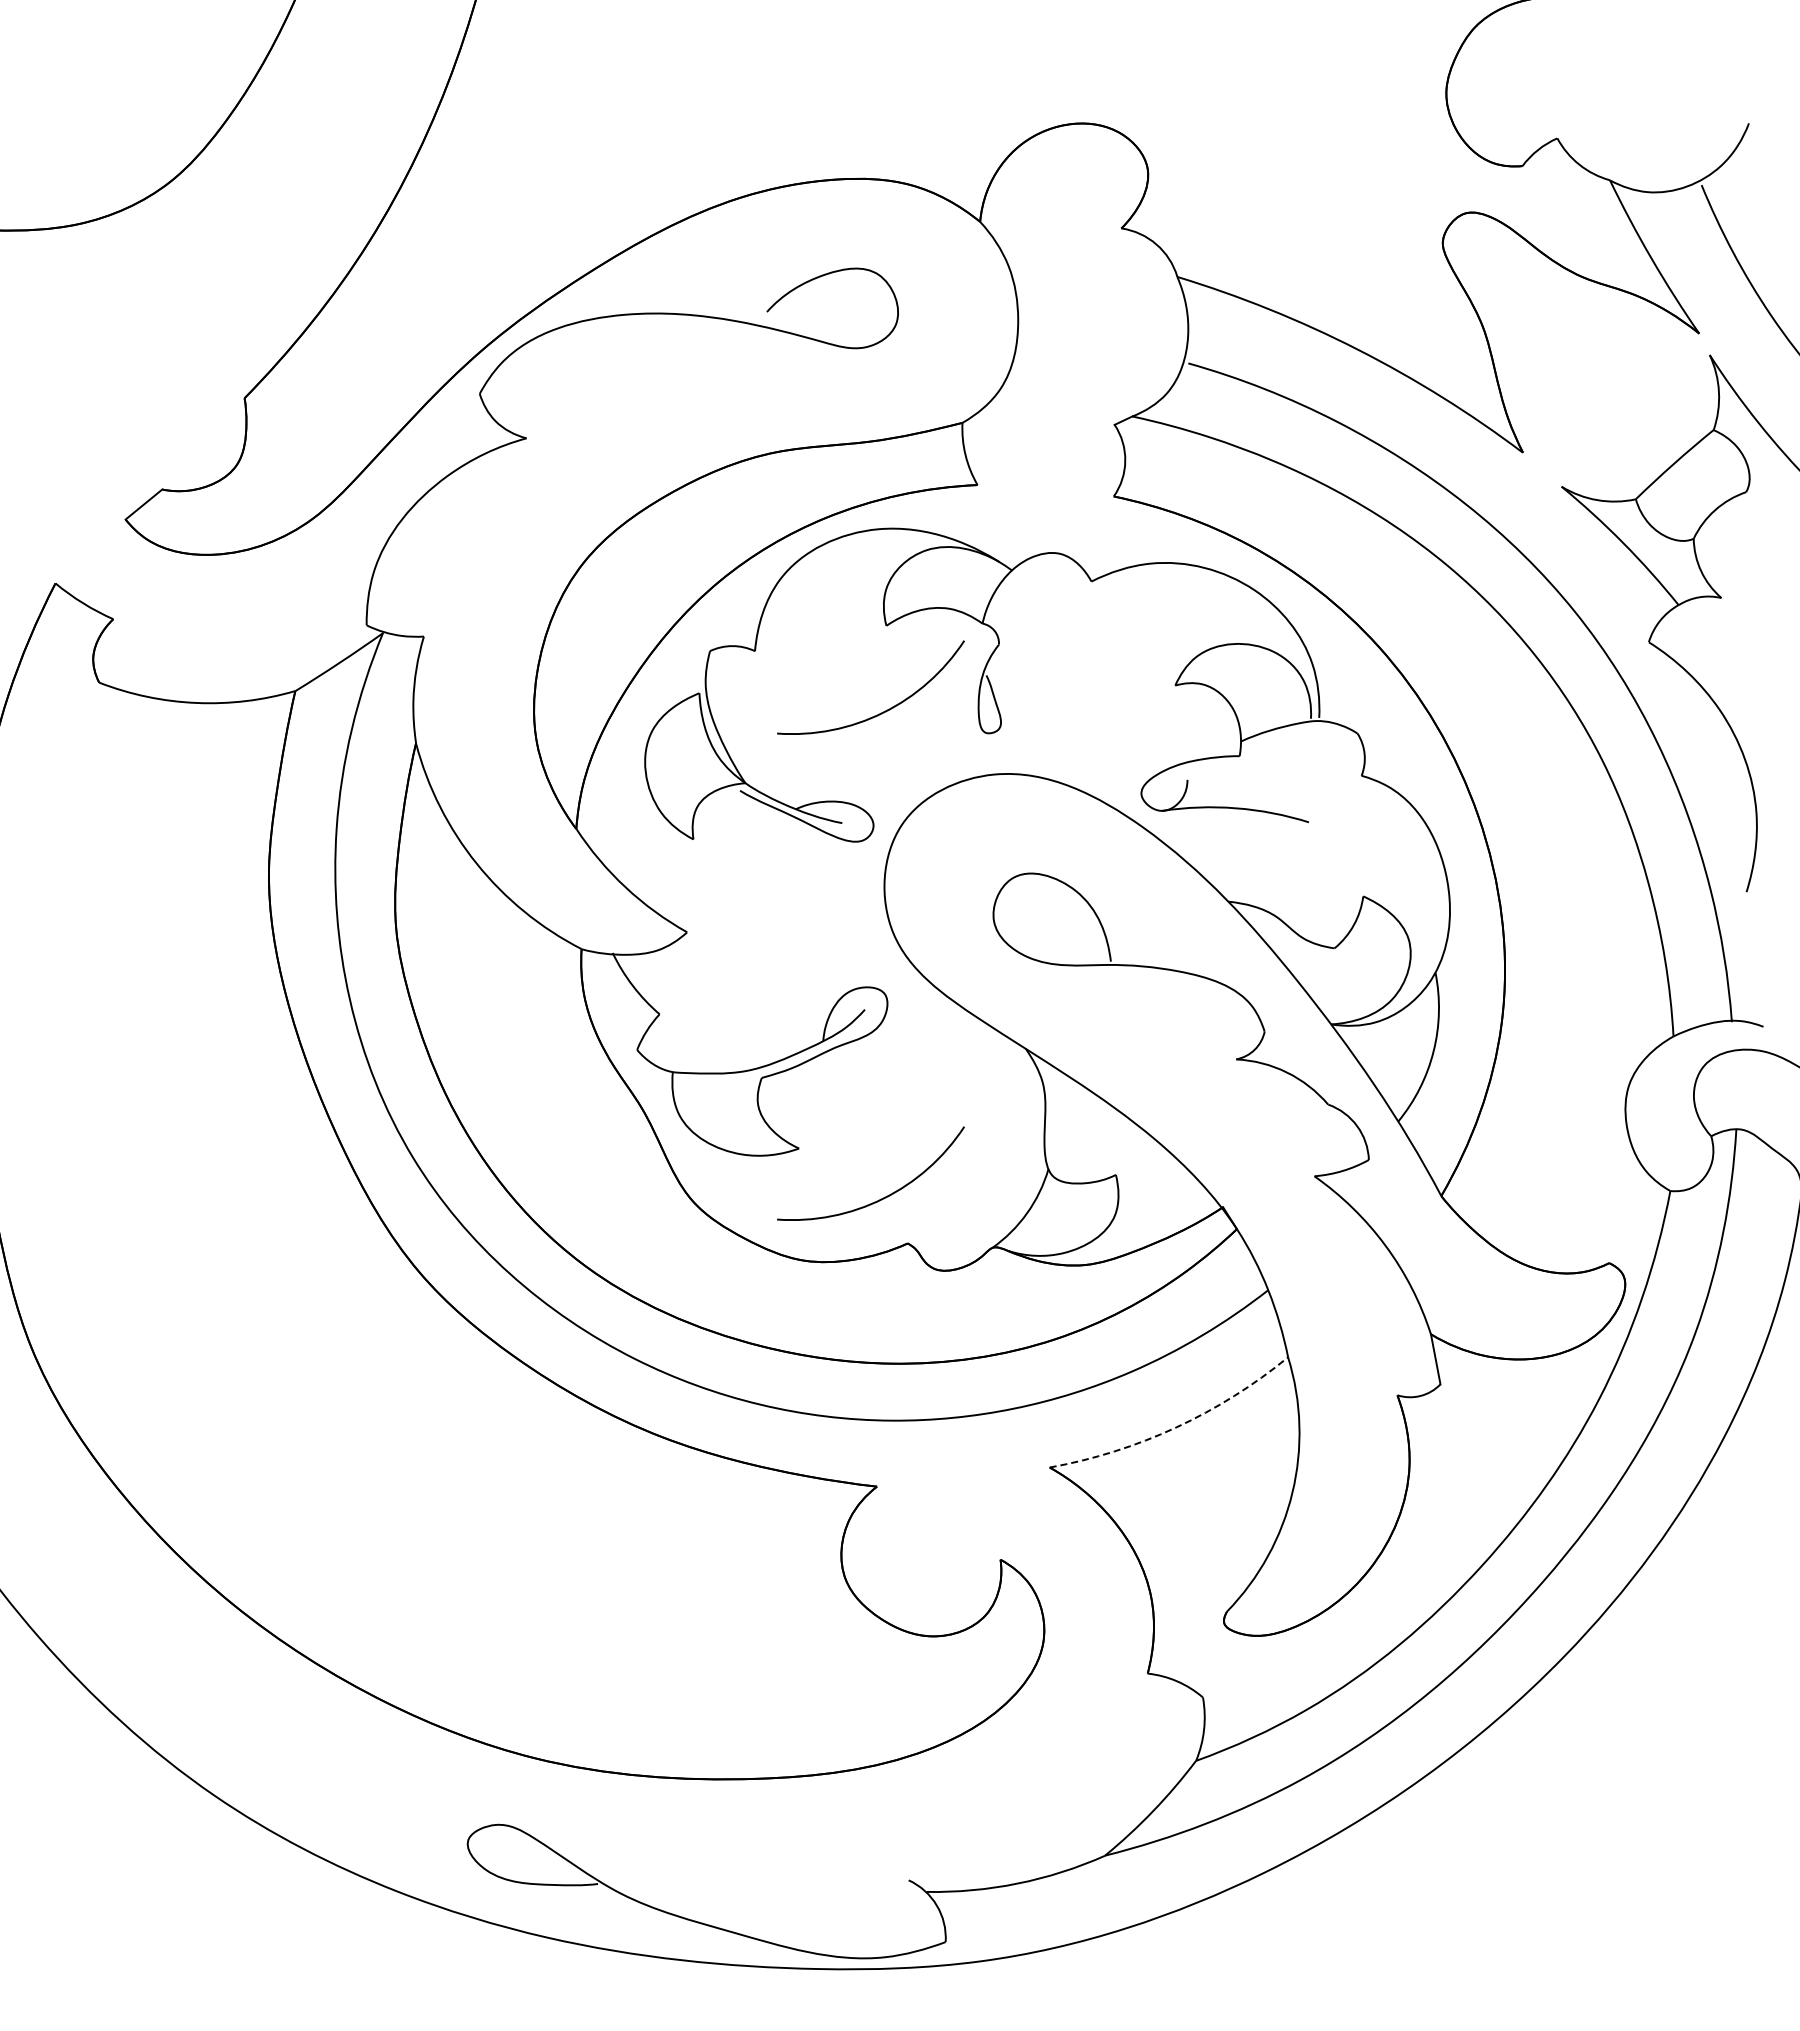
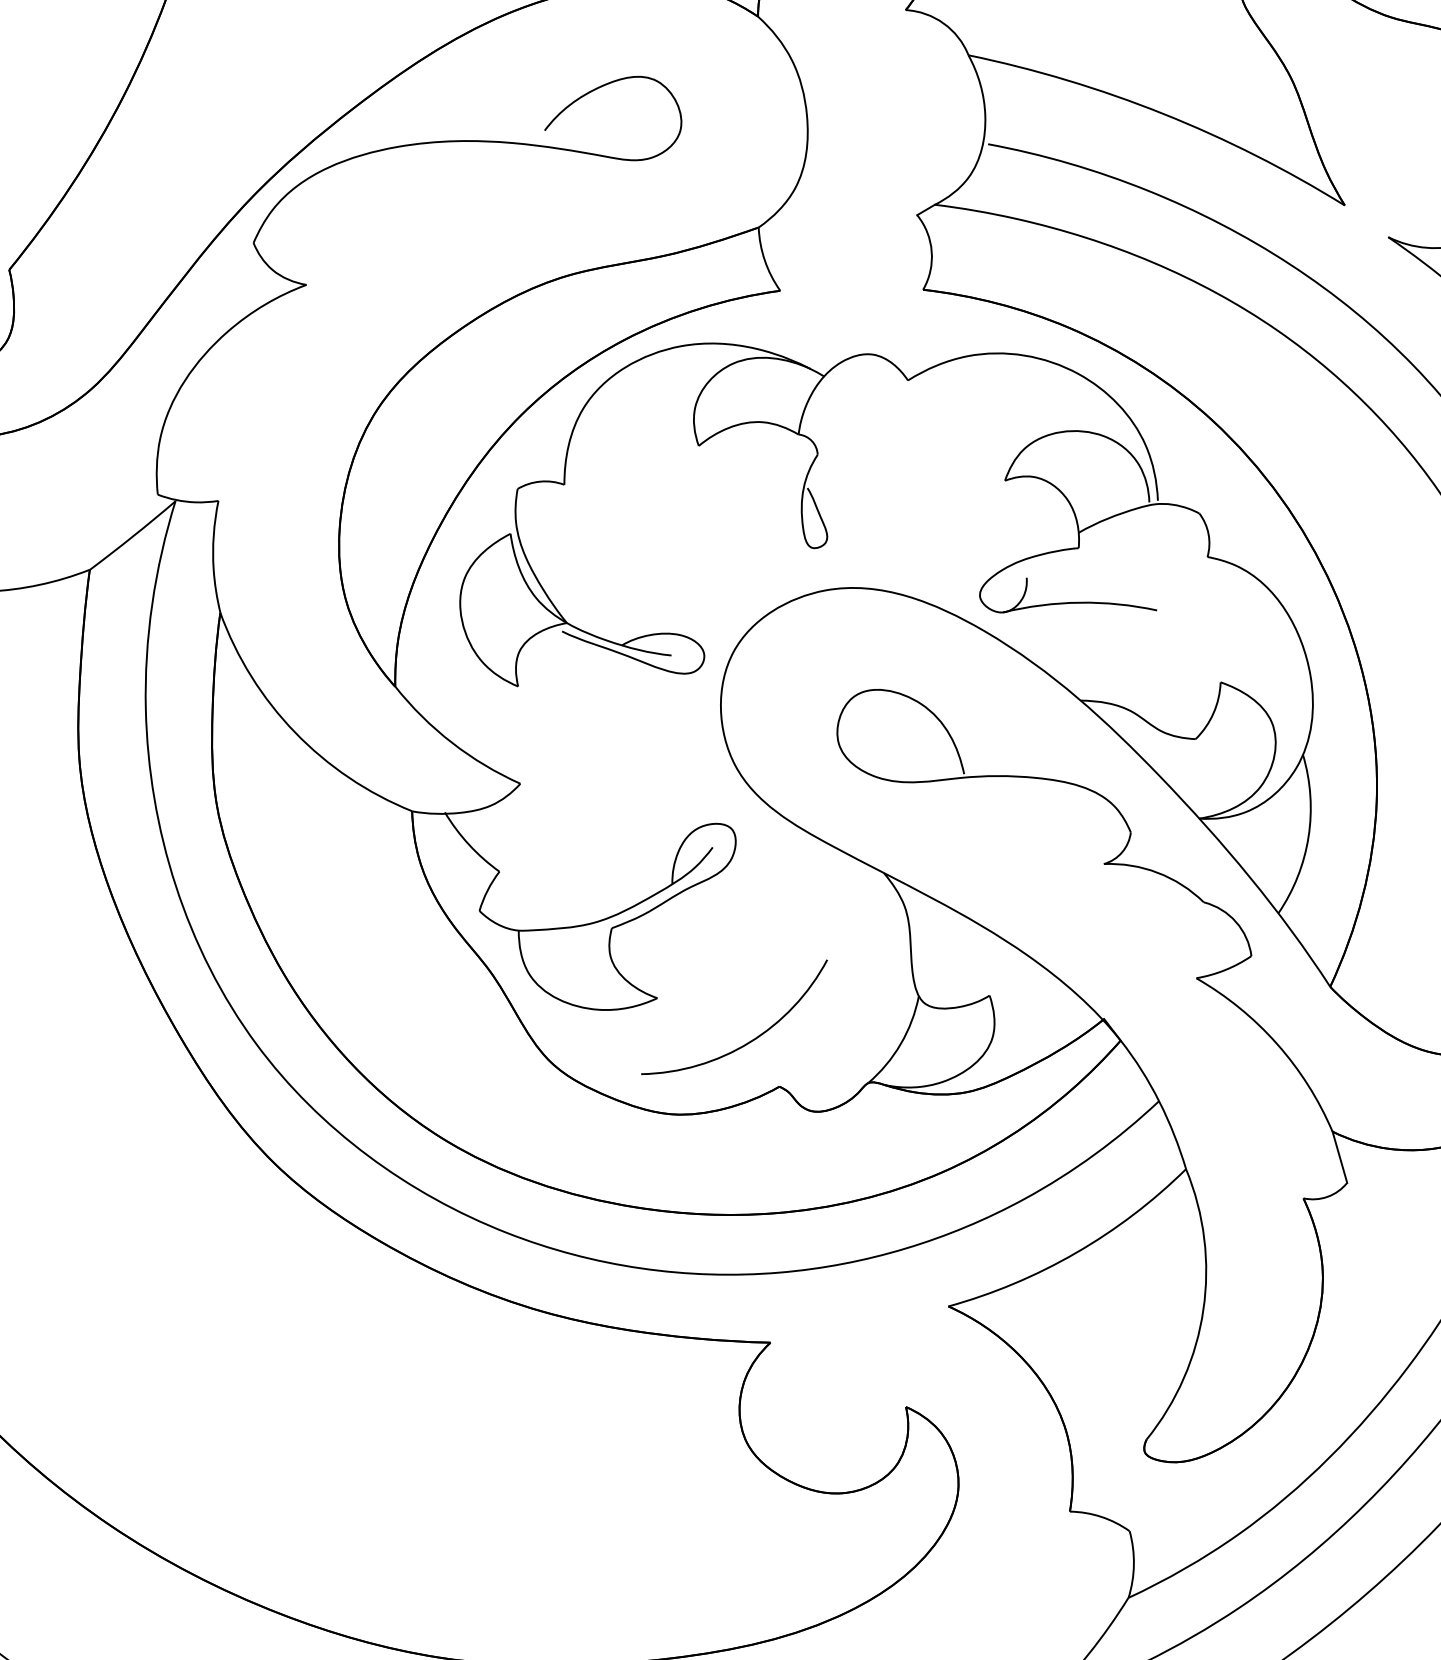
arc: (883, 711) -> (703, 535), removed
arc: (1175, 1427) -> (1075, 1252), dashed -> solid

